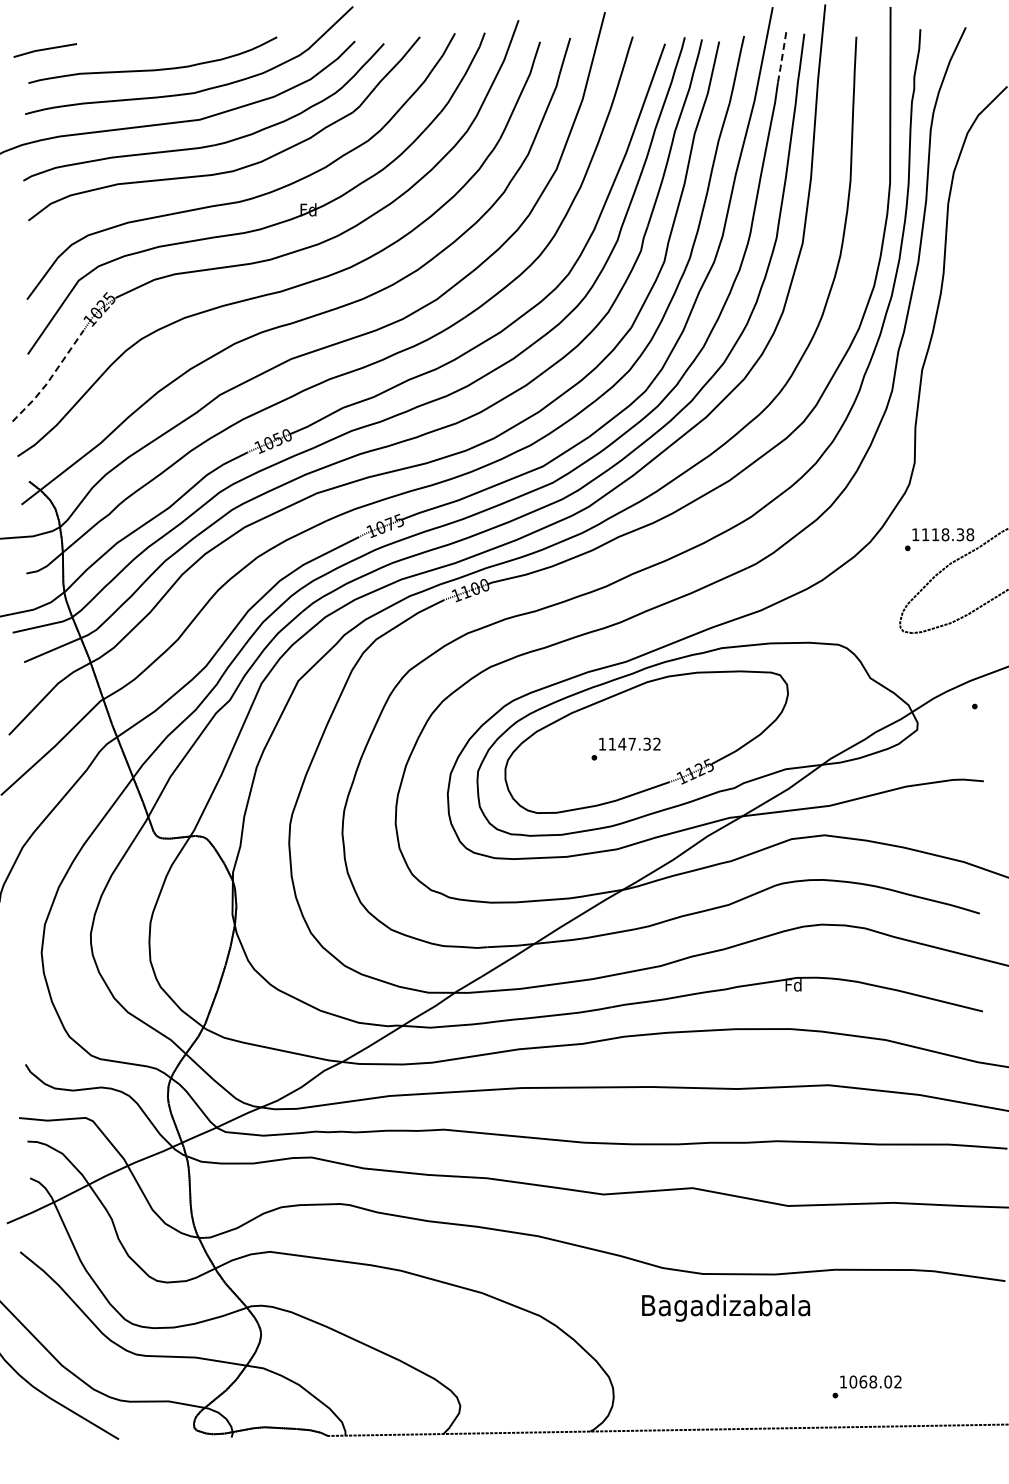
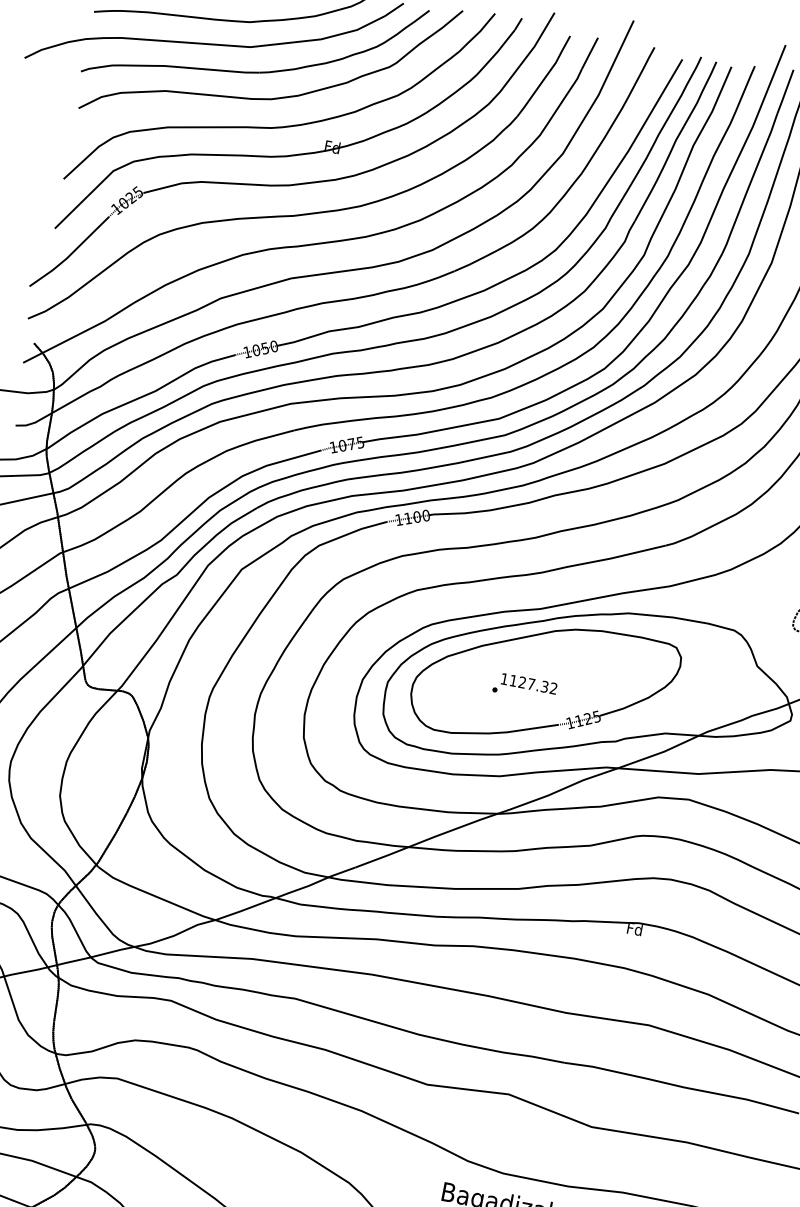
line: (782, 57) -> (785, 92), dashed -> solid
line: (50, 379) -> (70, 255), dashed -> solid
text: (622, 743) -> (522, 681), 1147.32 -> 1127.32

